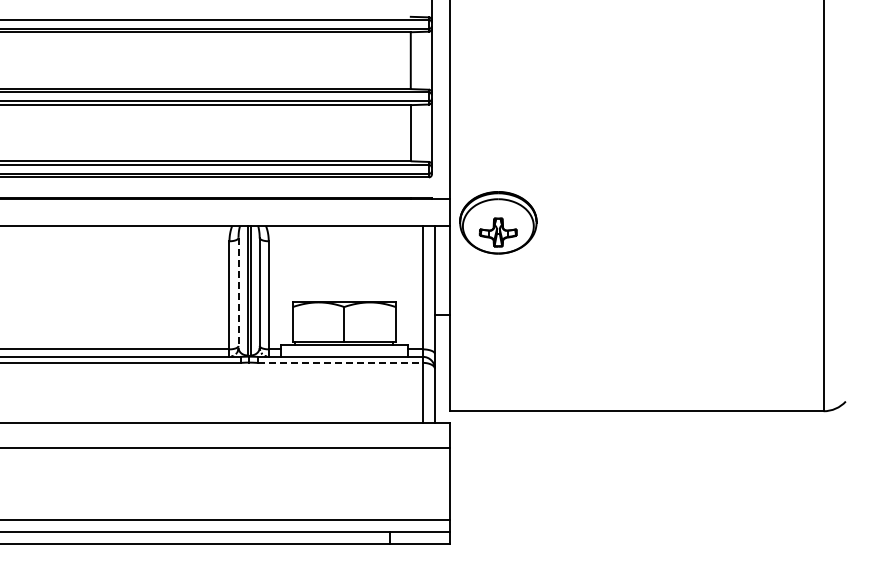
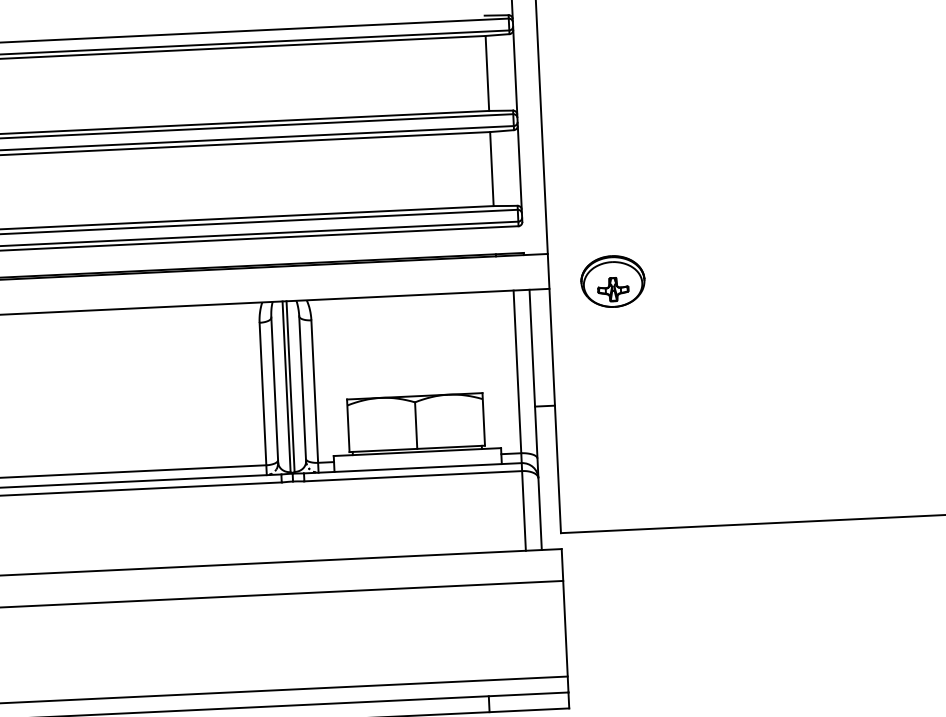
part: (498, 222) -> (613, 281), size x0.62
line: (238, 292) -> (274, 389), dashed -> solid
line: (340, 362) -> (413, 475), dashed -> solid

